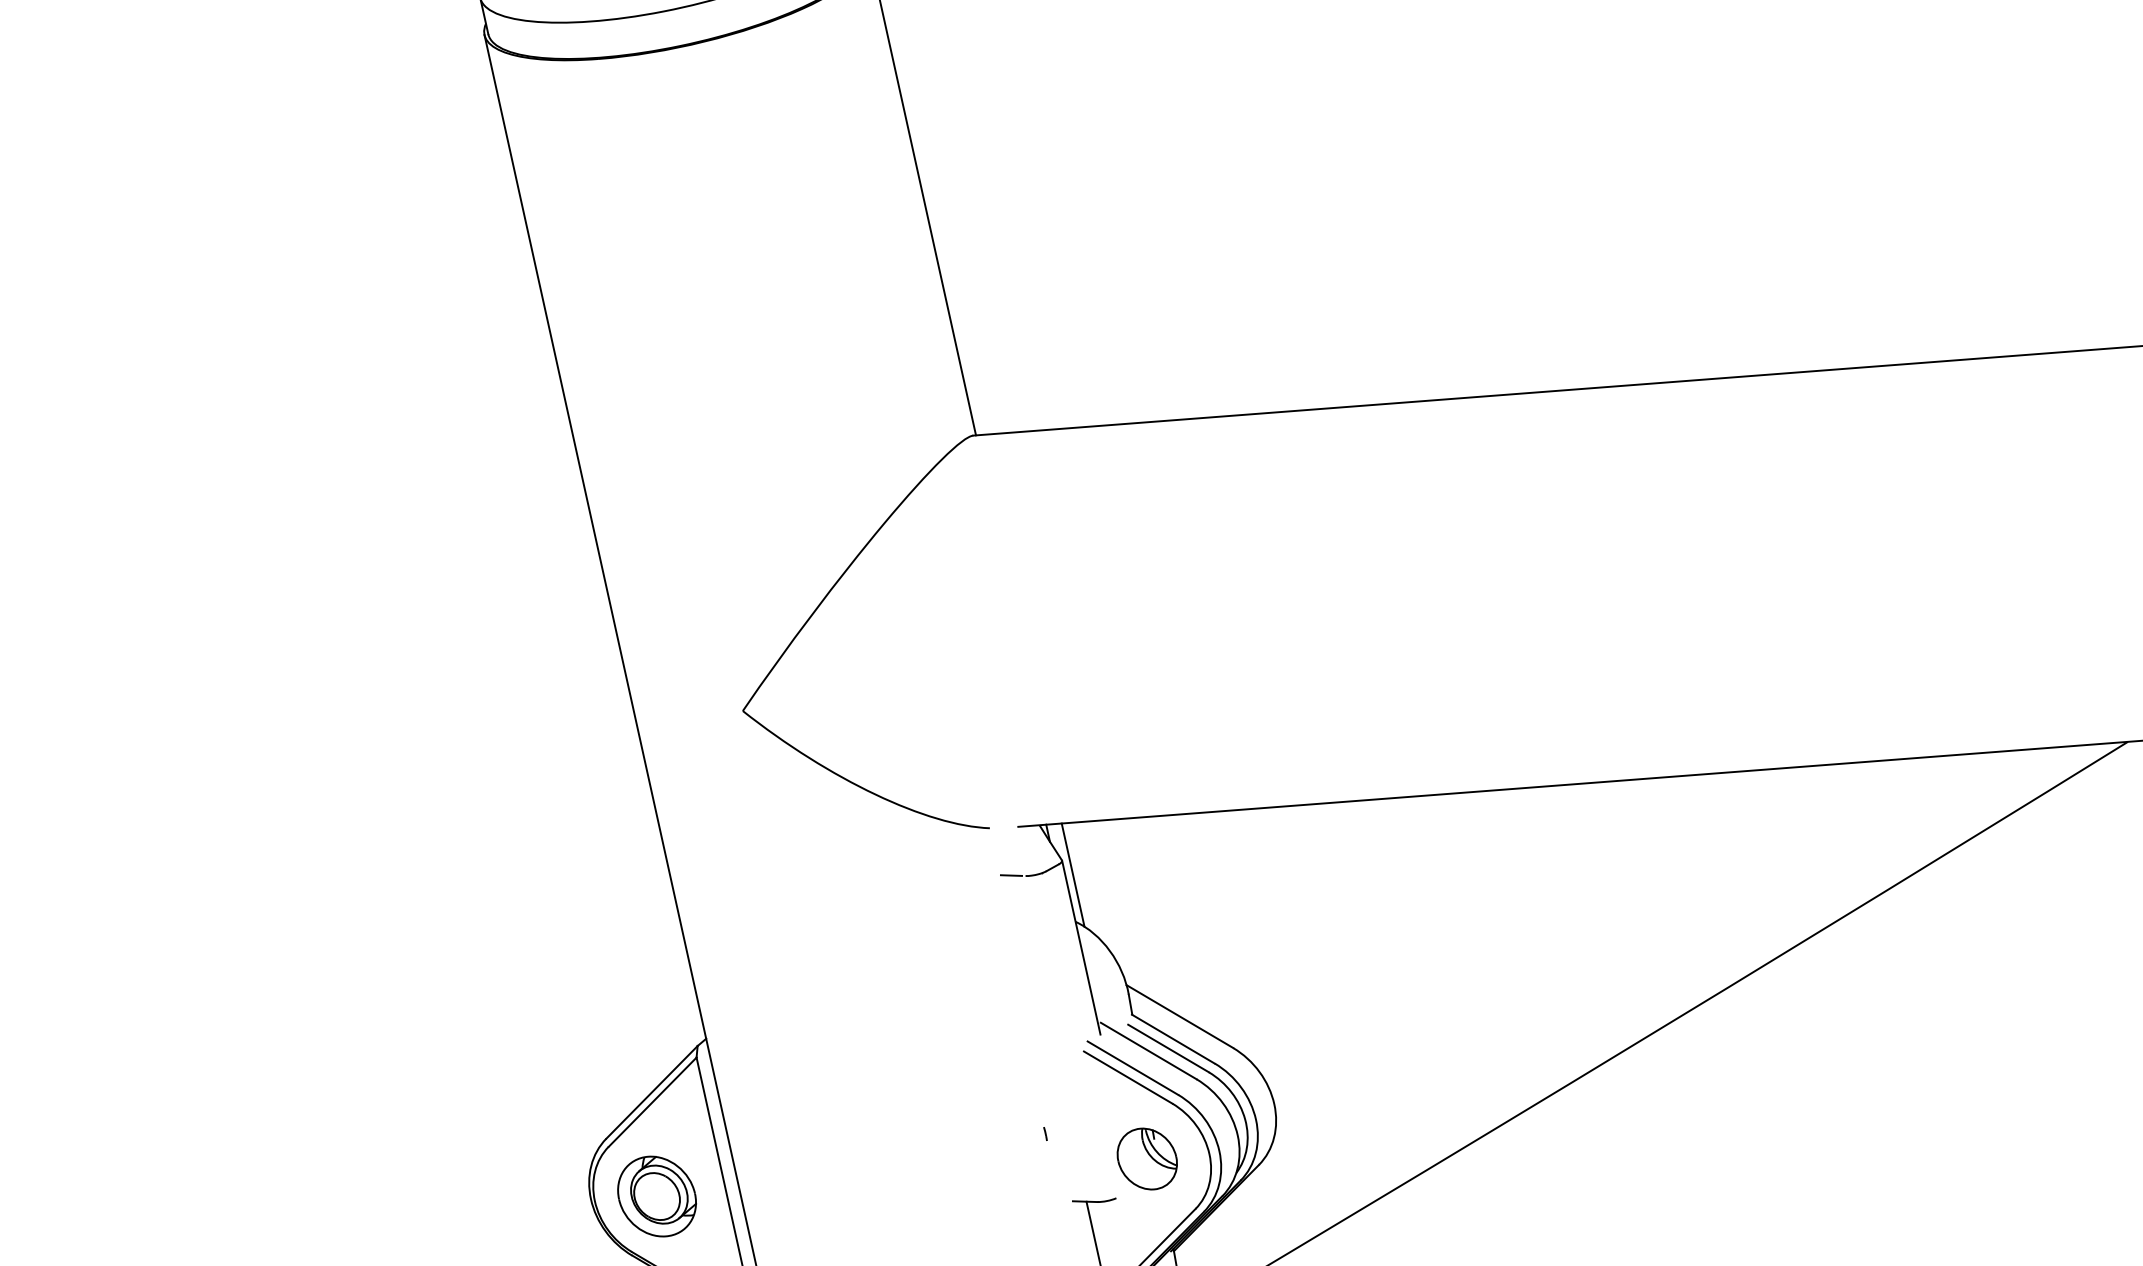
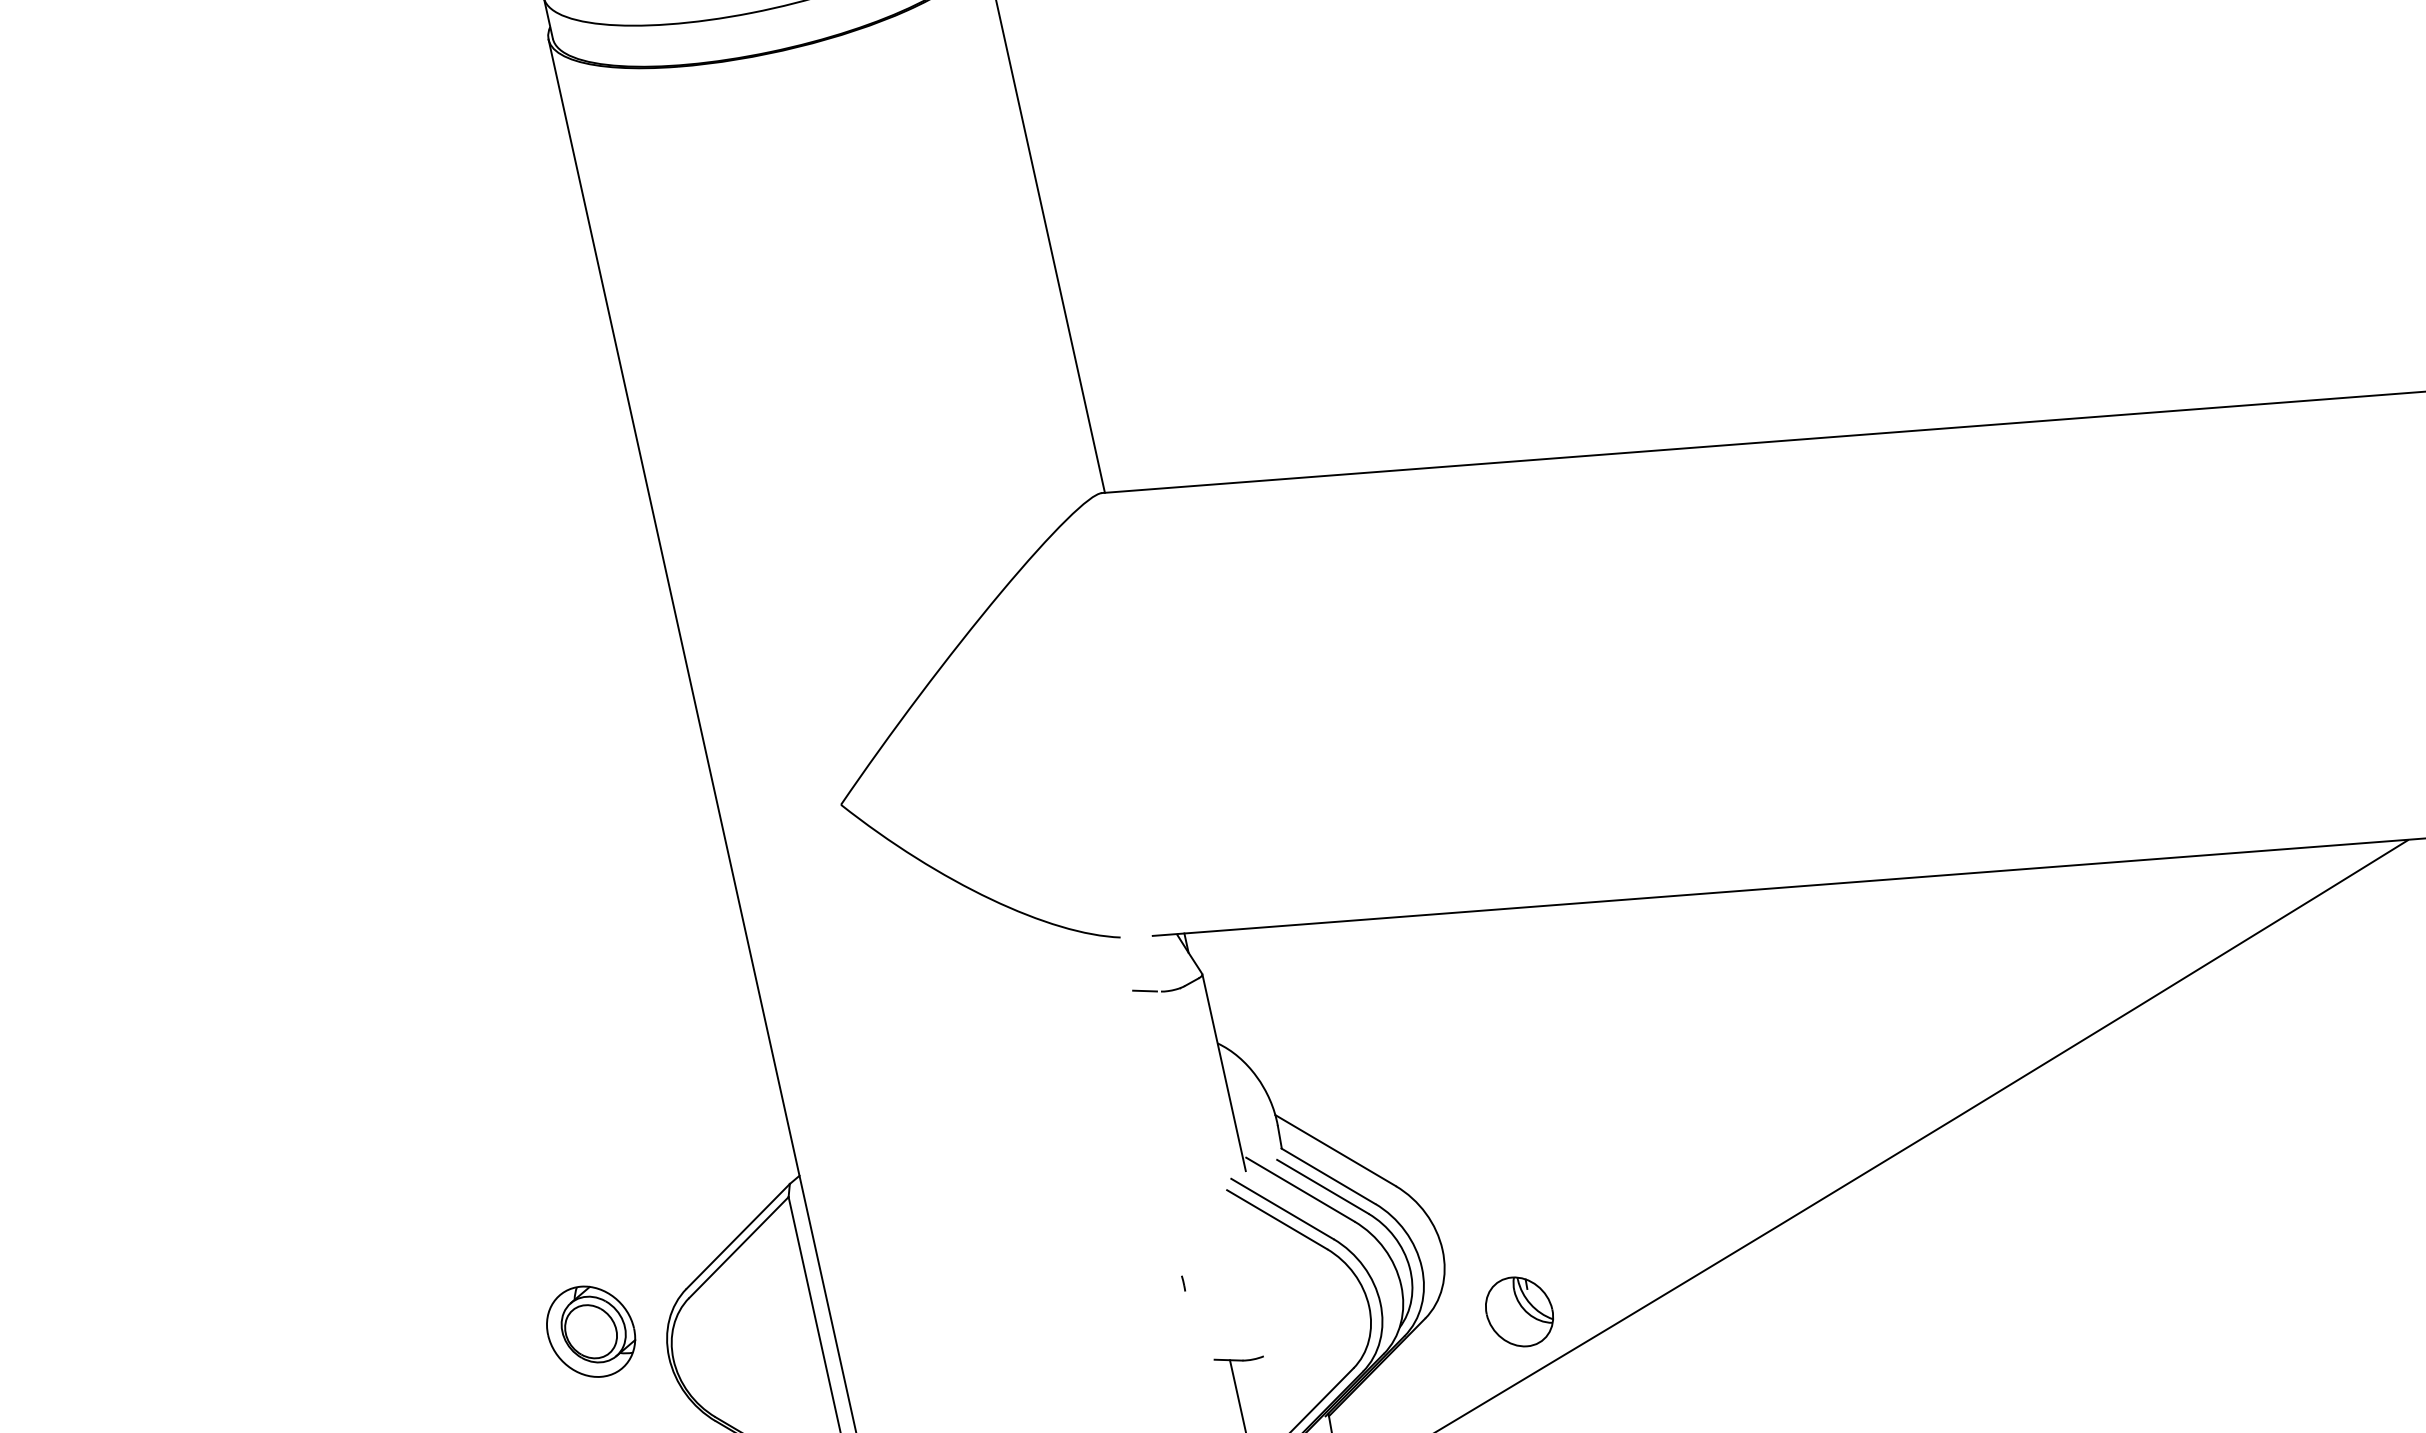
line: (1072, 874) -> (1214, 989), removed
part: (1146, 1158) -> (1518, 1311), moved
part: (656, 1196) -> (590, 1331), moved

